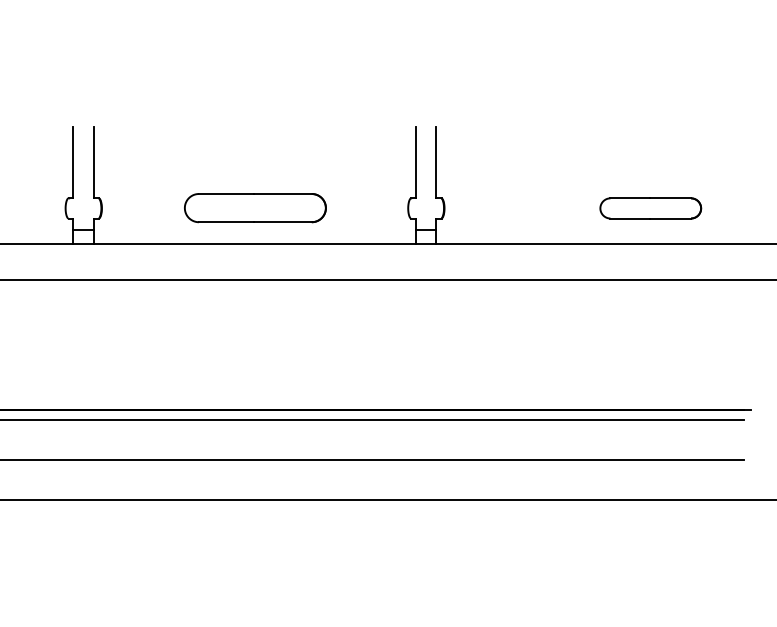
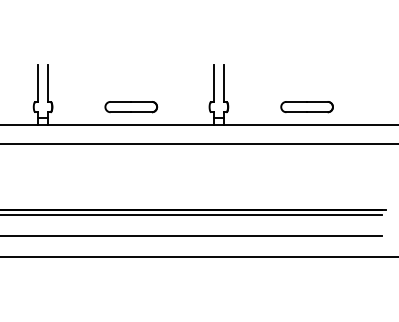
part: (256, 209) -> (131, 107), size x0.71
part: (649, 209) -> (306, 107), moved

